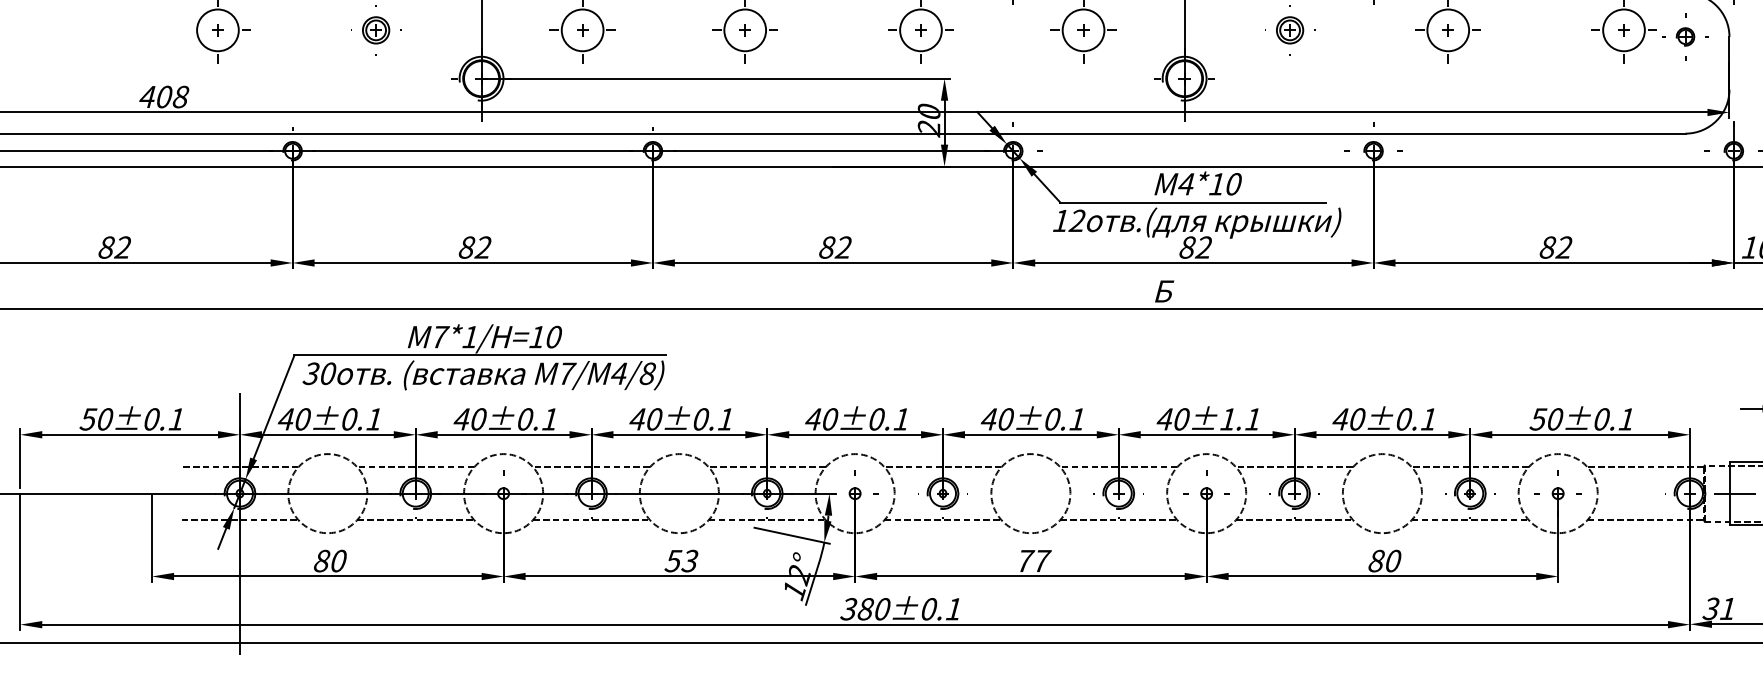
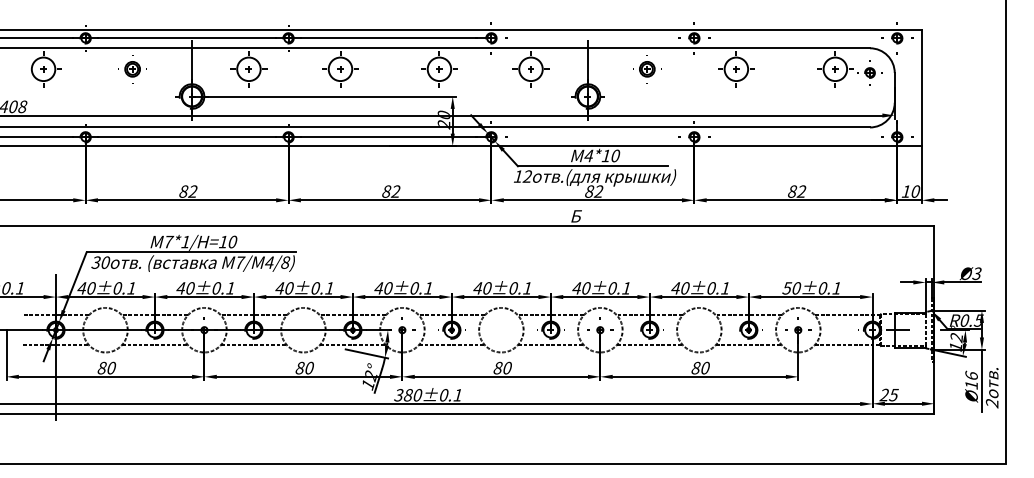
text: (1228, 419) -> (612, 288), 40±1.1 -> 40±0.1
text: (681, 559) -> (304, 367), 53 -> 80
text: (1034, 559) -> (503, 367), 77 -> 80
text: (1718, 609) -> (888, 395), 31 -> 25

